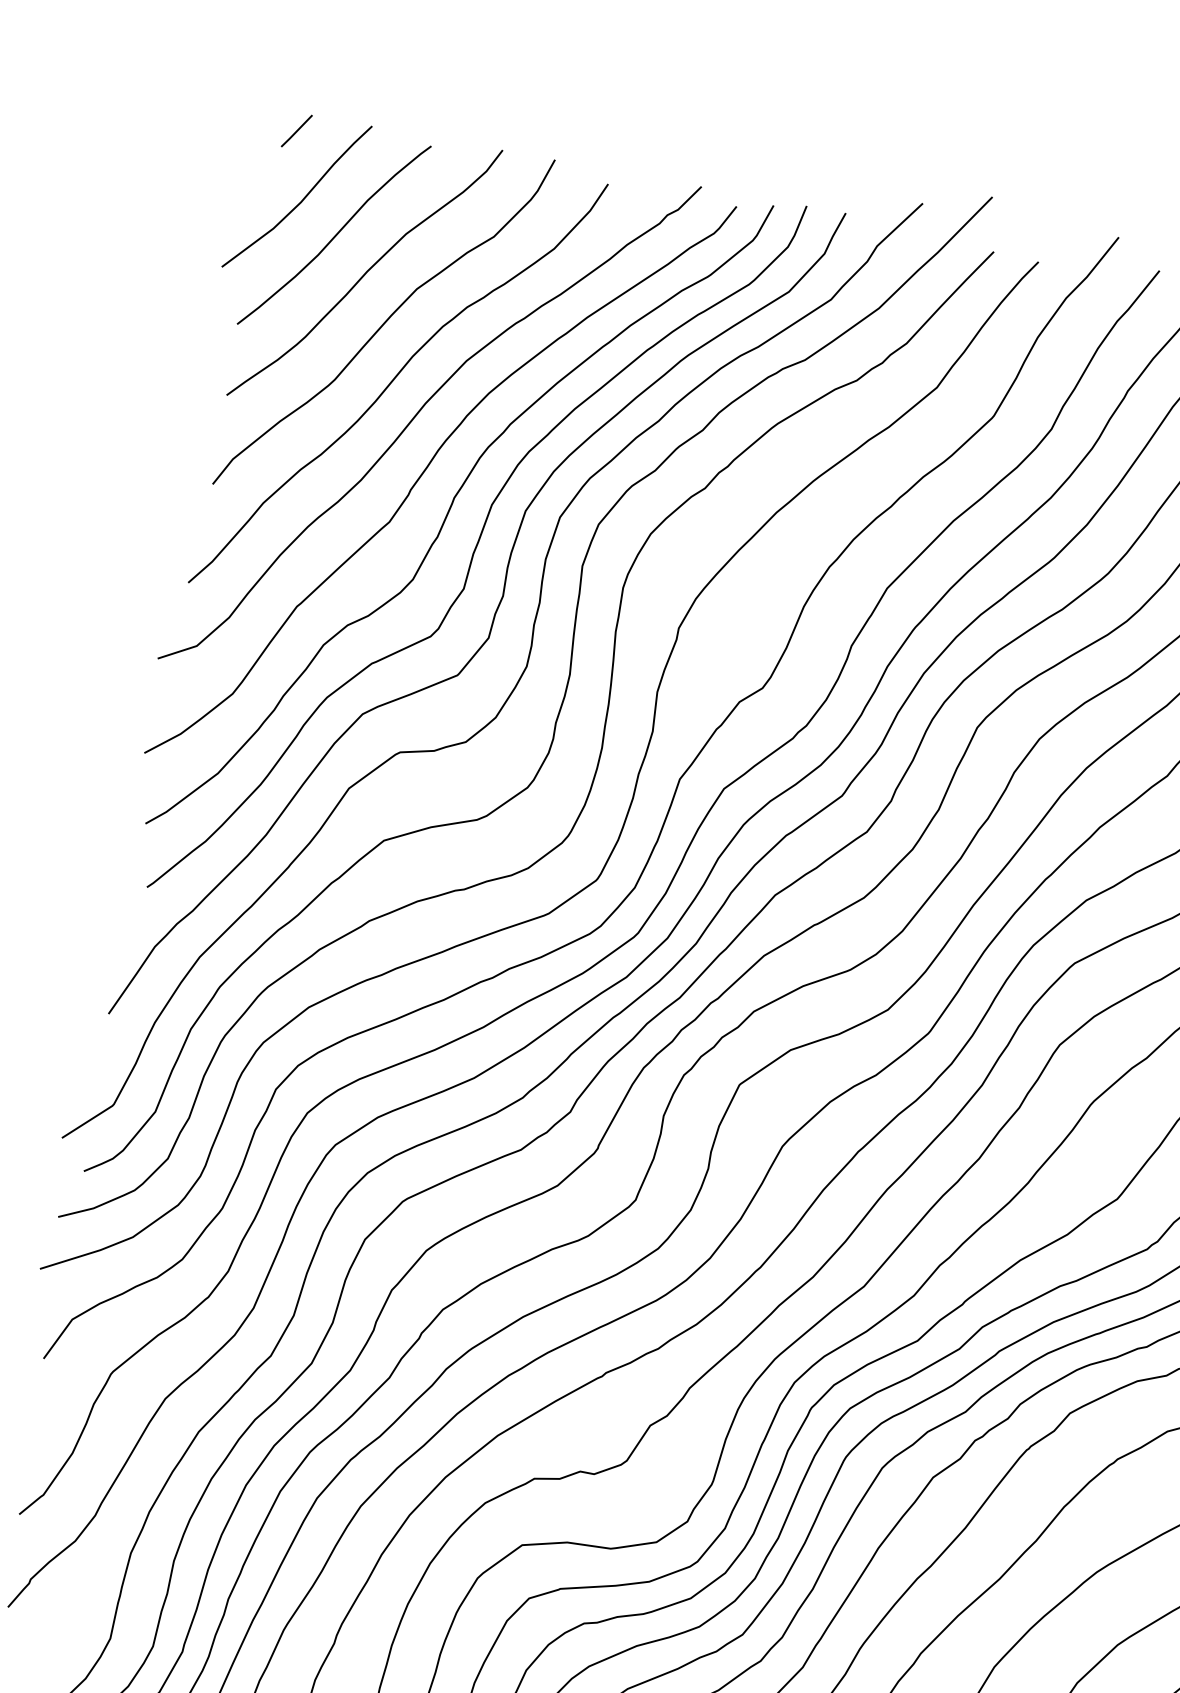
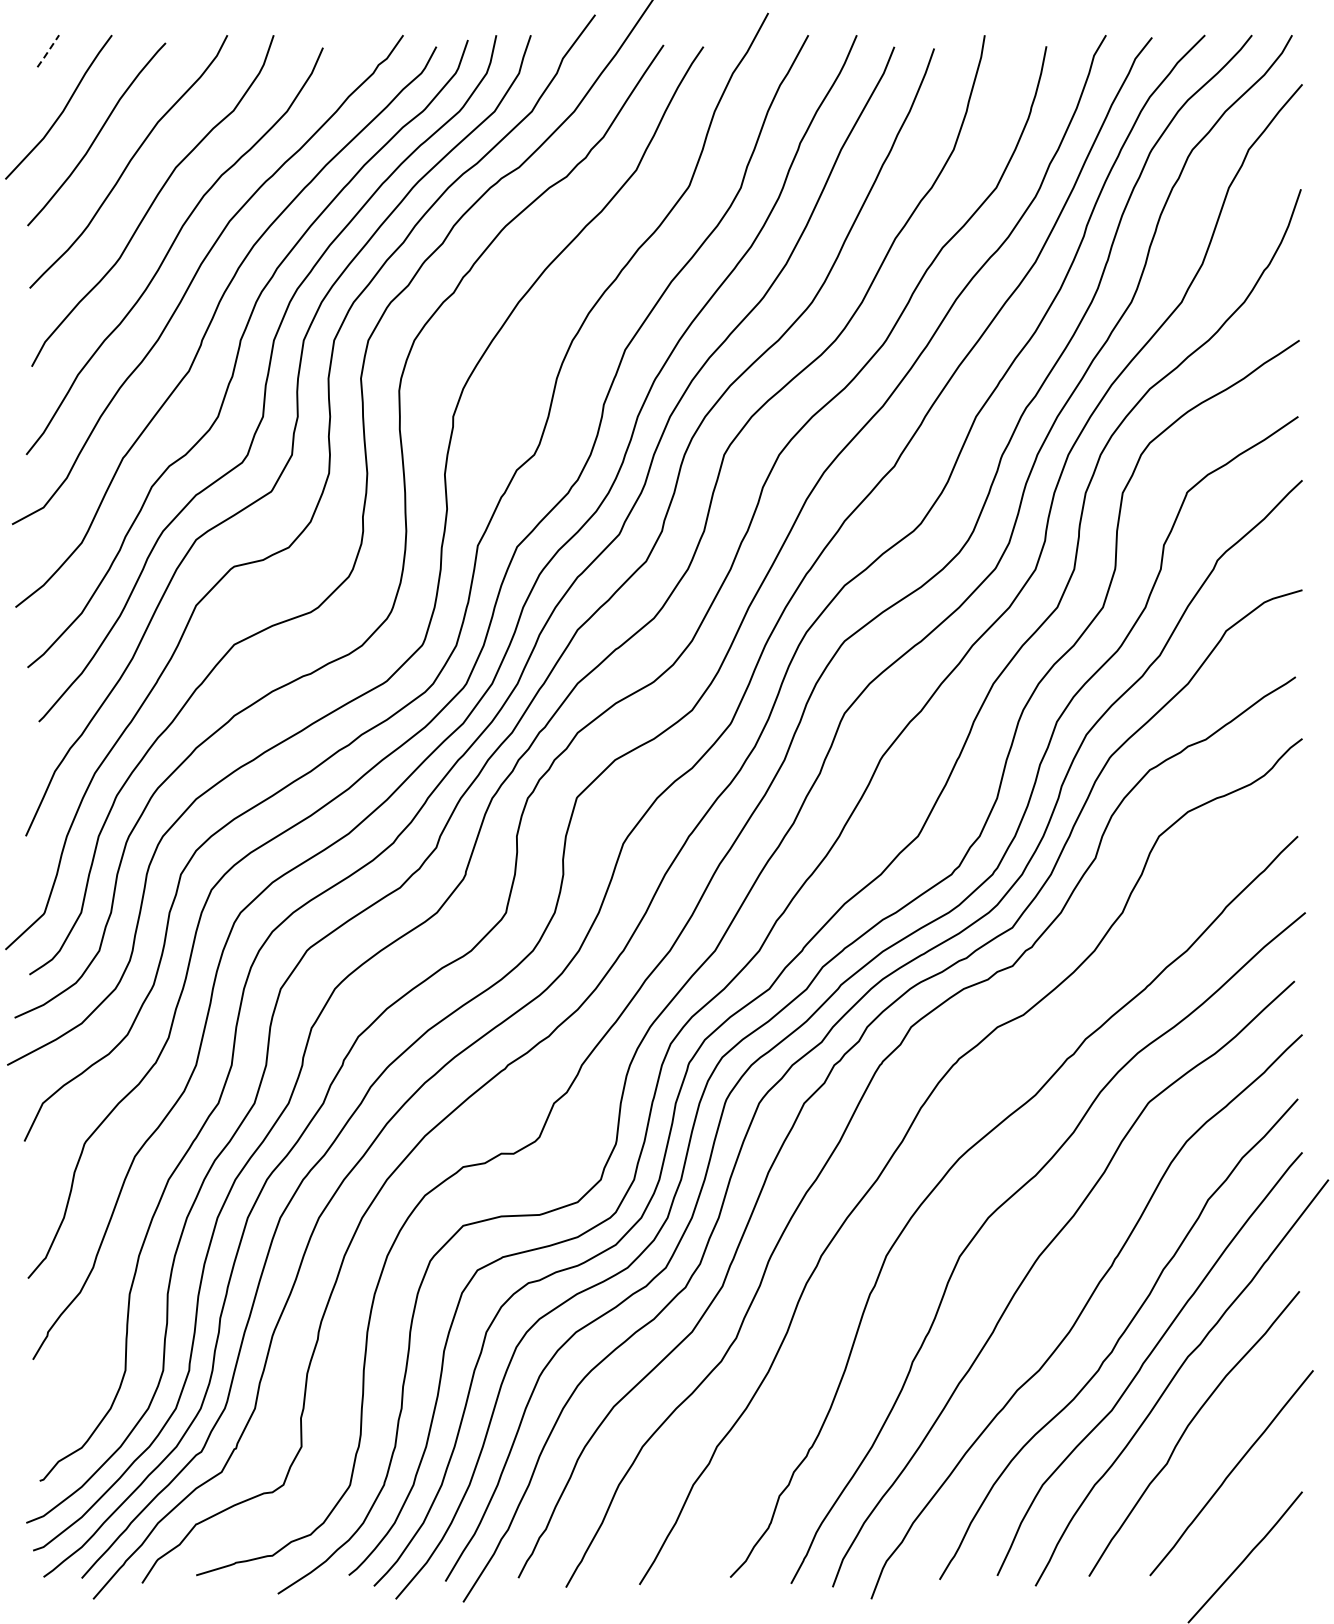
line: (297, 131) -> (48, 51), solid -> dashed

